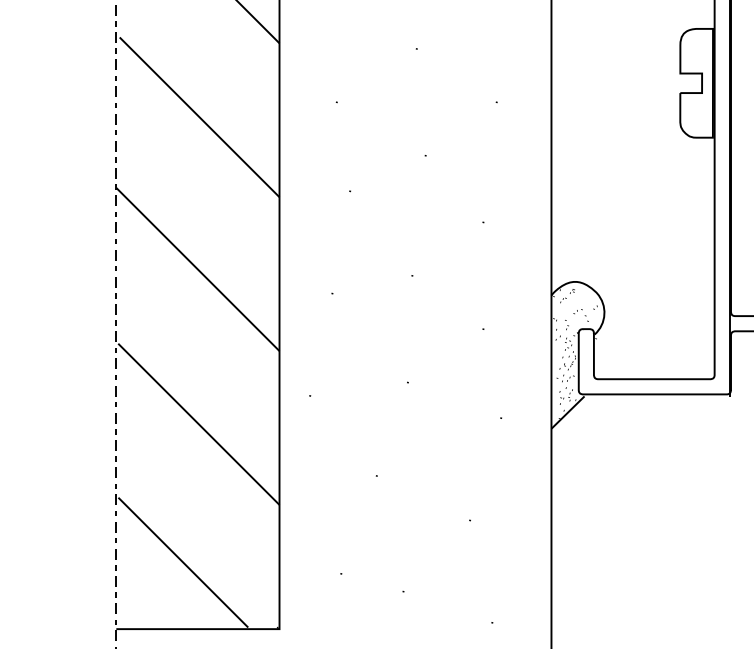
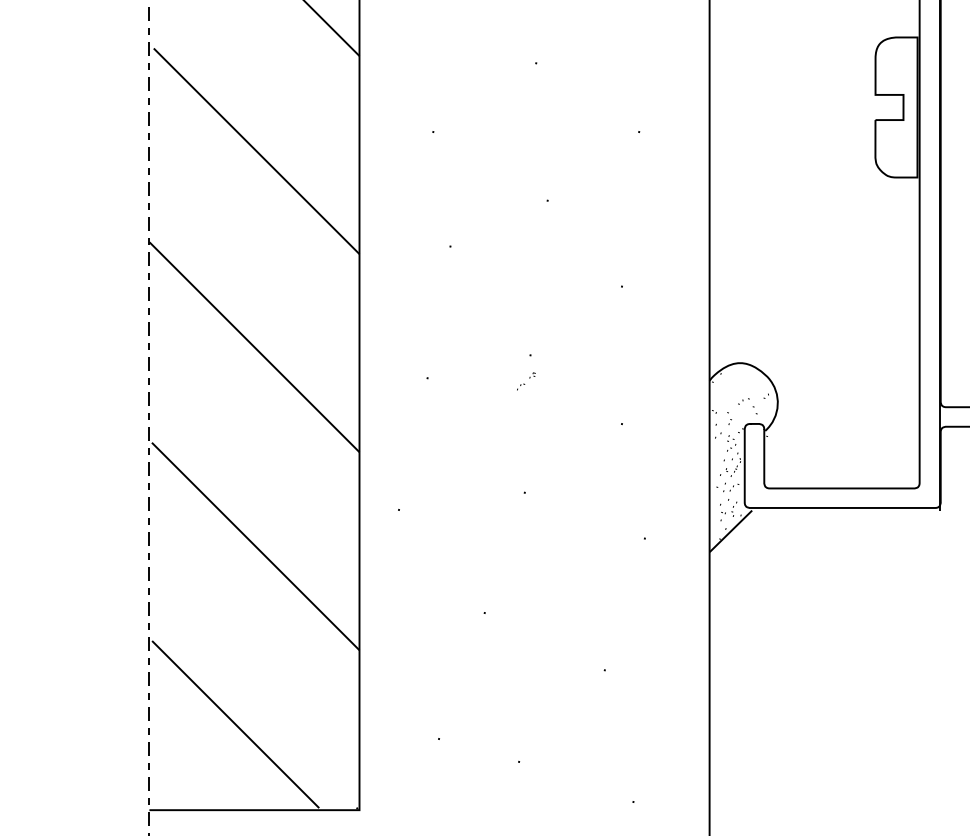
part: (567, 296) -> (526, 381), moved

